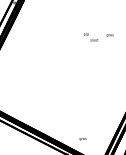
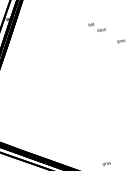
text: (90, 37) -> (96, 27), moved

